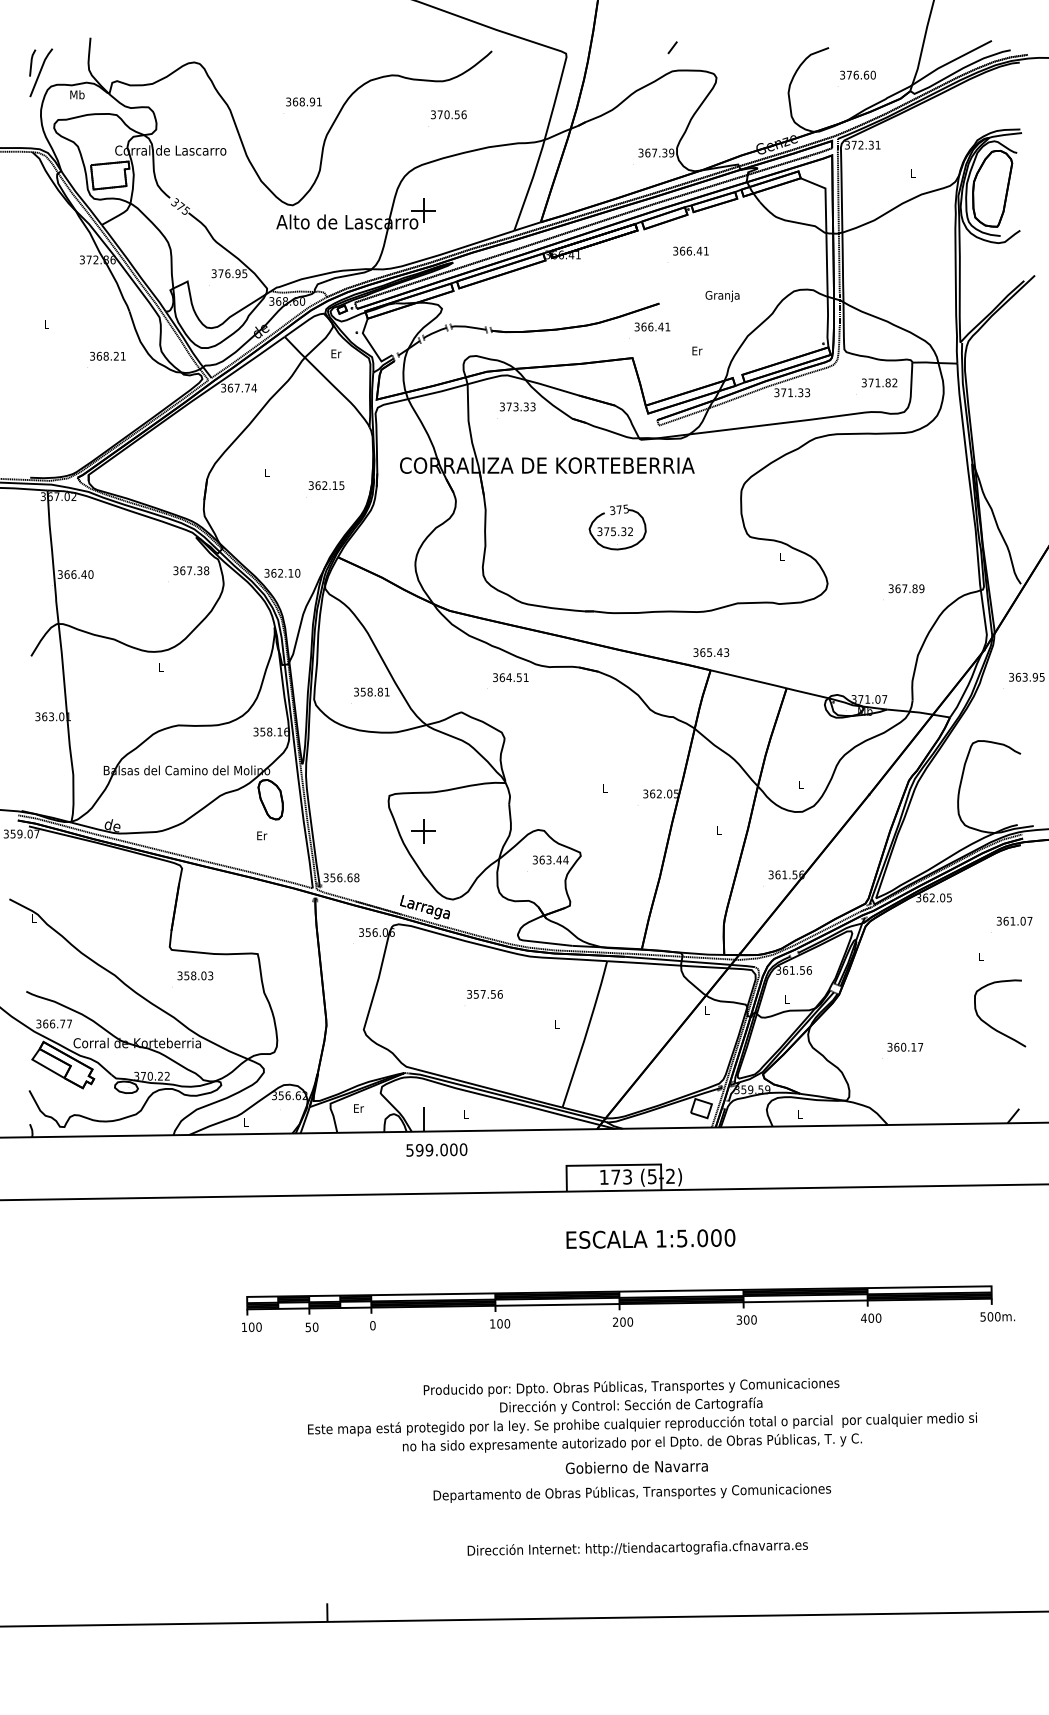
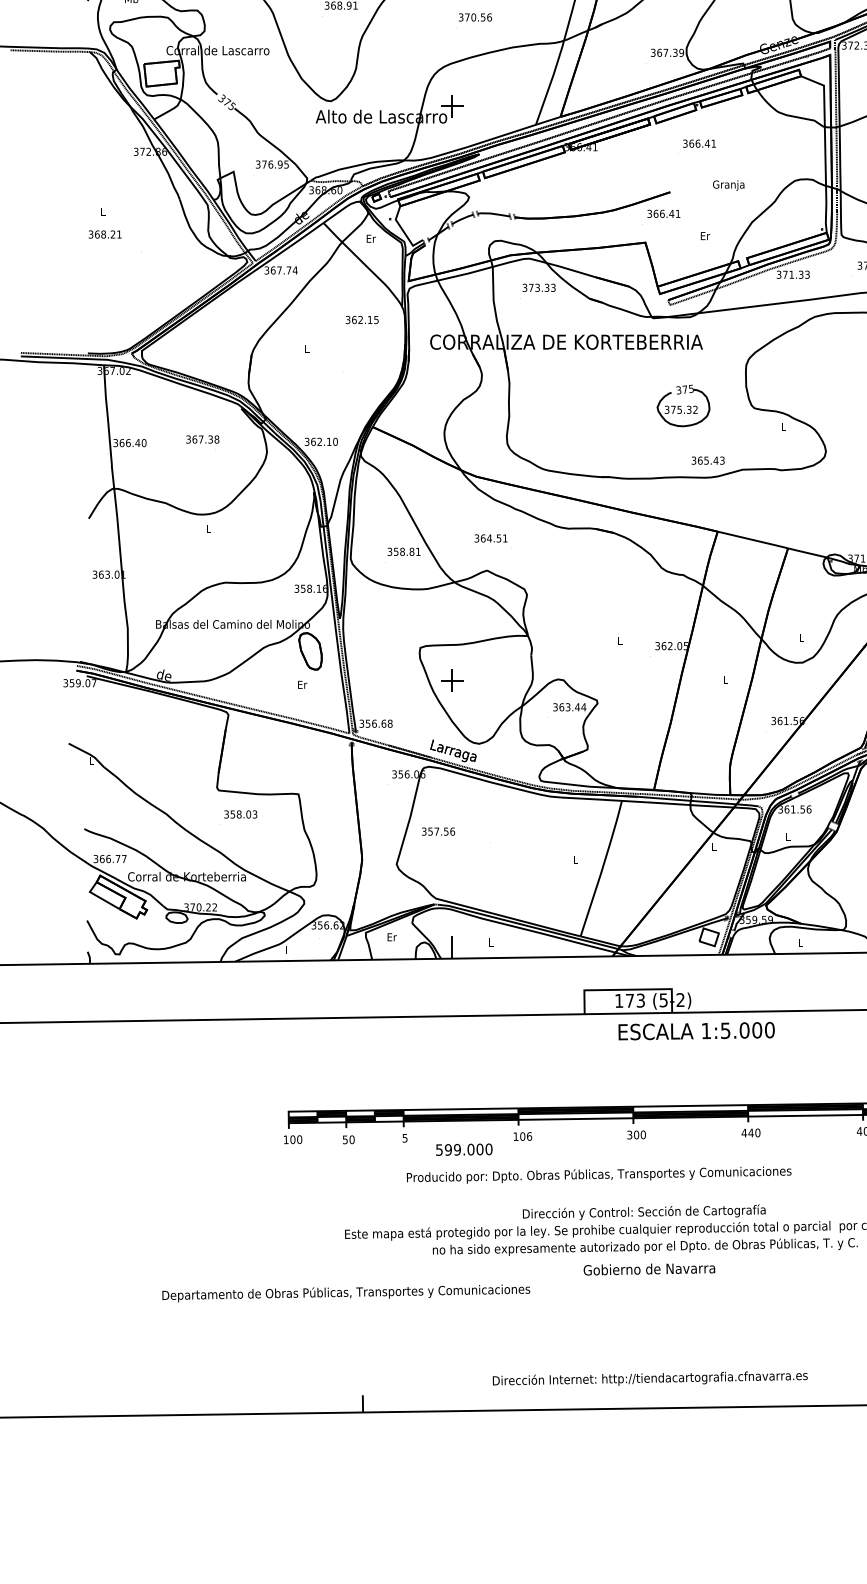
text: (107, 355) -> (104, 233), moved
text: (326, 485) -> (362, 319), moved
part: (617, 527) -> (683, 405), moved
text: (191, 570) -> (202, 439), moved
text: (711, 652) -> (708, 460), moved
text: (510, 677) -> (490, 538), moved
text: (484, 994) -> (438, 831), moved
text: (436, 1149) -> (463, 1149), moved
text: (650, 1238) -> (696, 1030), moved
text: (742, 1319) -> (747, 1132), 300 -> 440
text: (615, 1322) -> (629, 1135), 200 -> 300
text: (507, 1323) -> (529, 1136), 100 -> 106
text: (372, 1325) -> (404, 1138), 0 -> 5
text: (631, 1387) -> (599, 1175), moved
text: (632, 1492) -> (346, 1292), moved
text: (637, 1547) -> (650, 1377), moved

